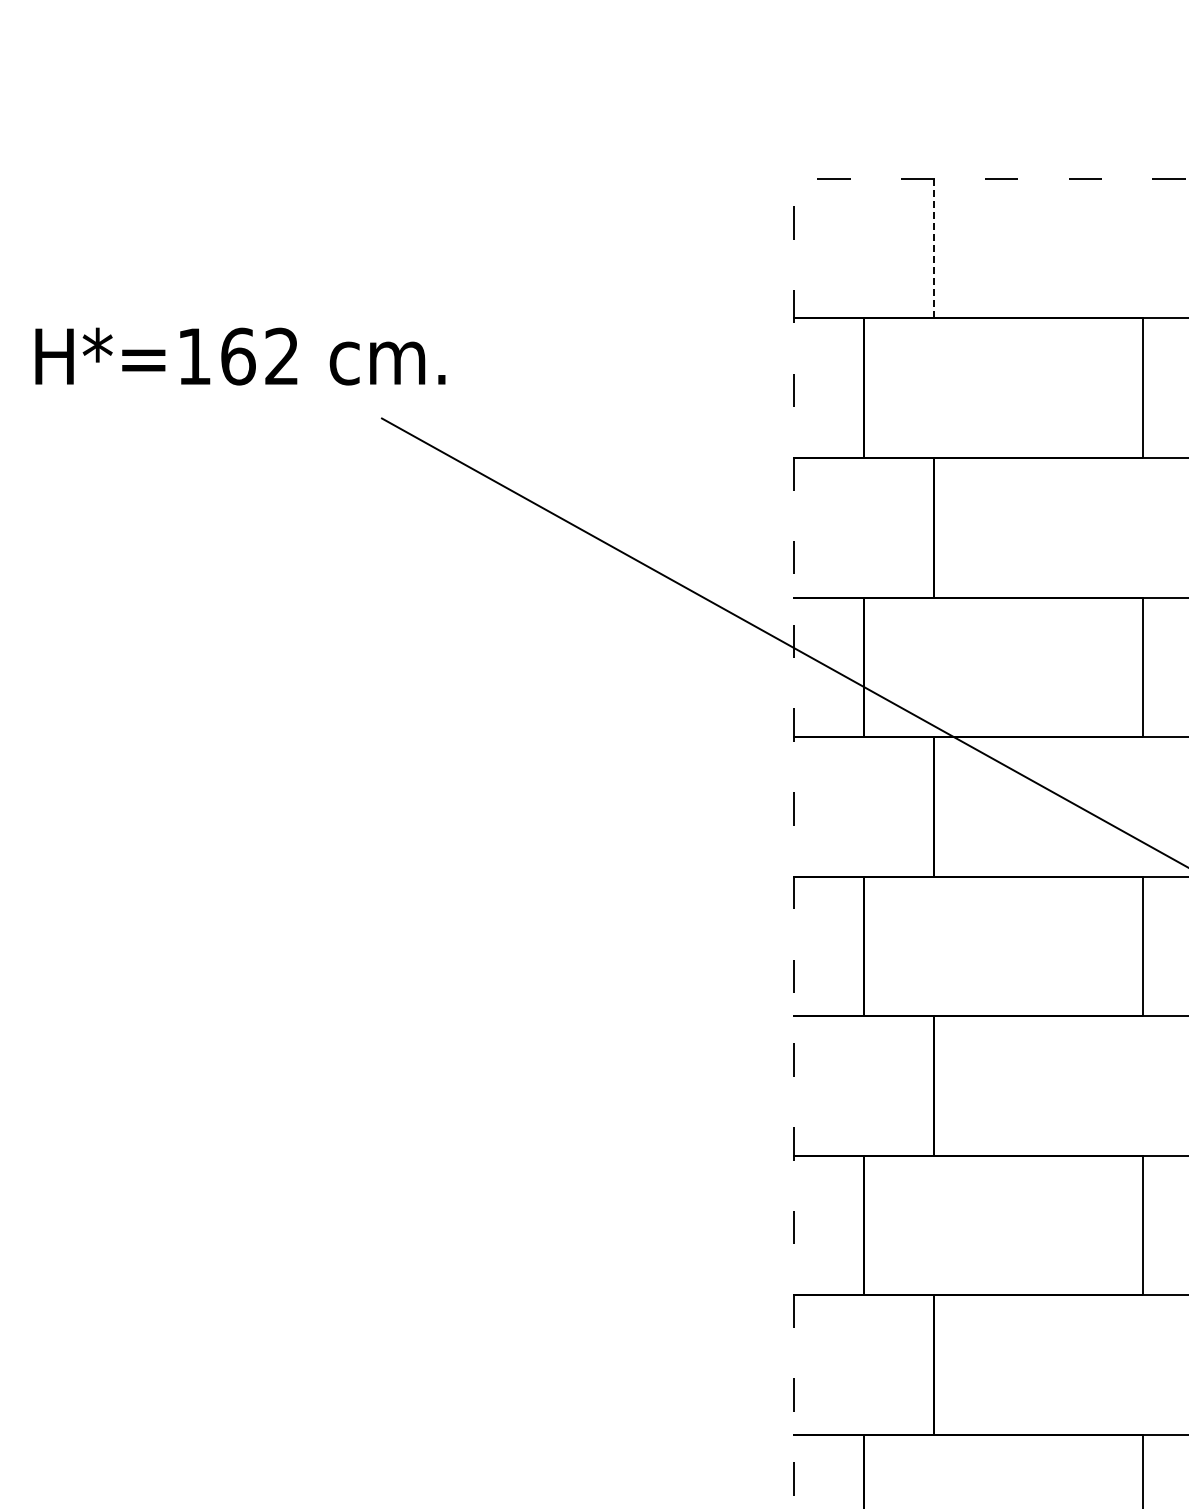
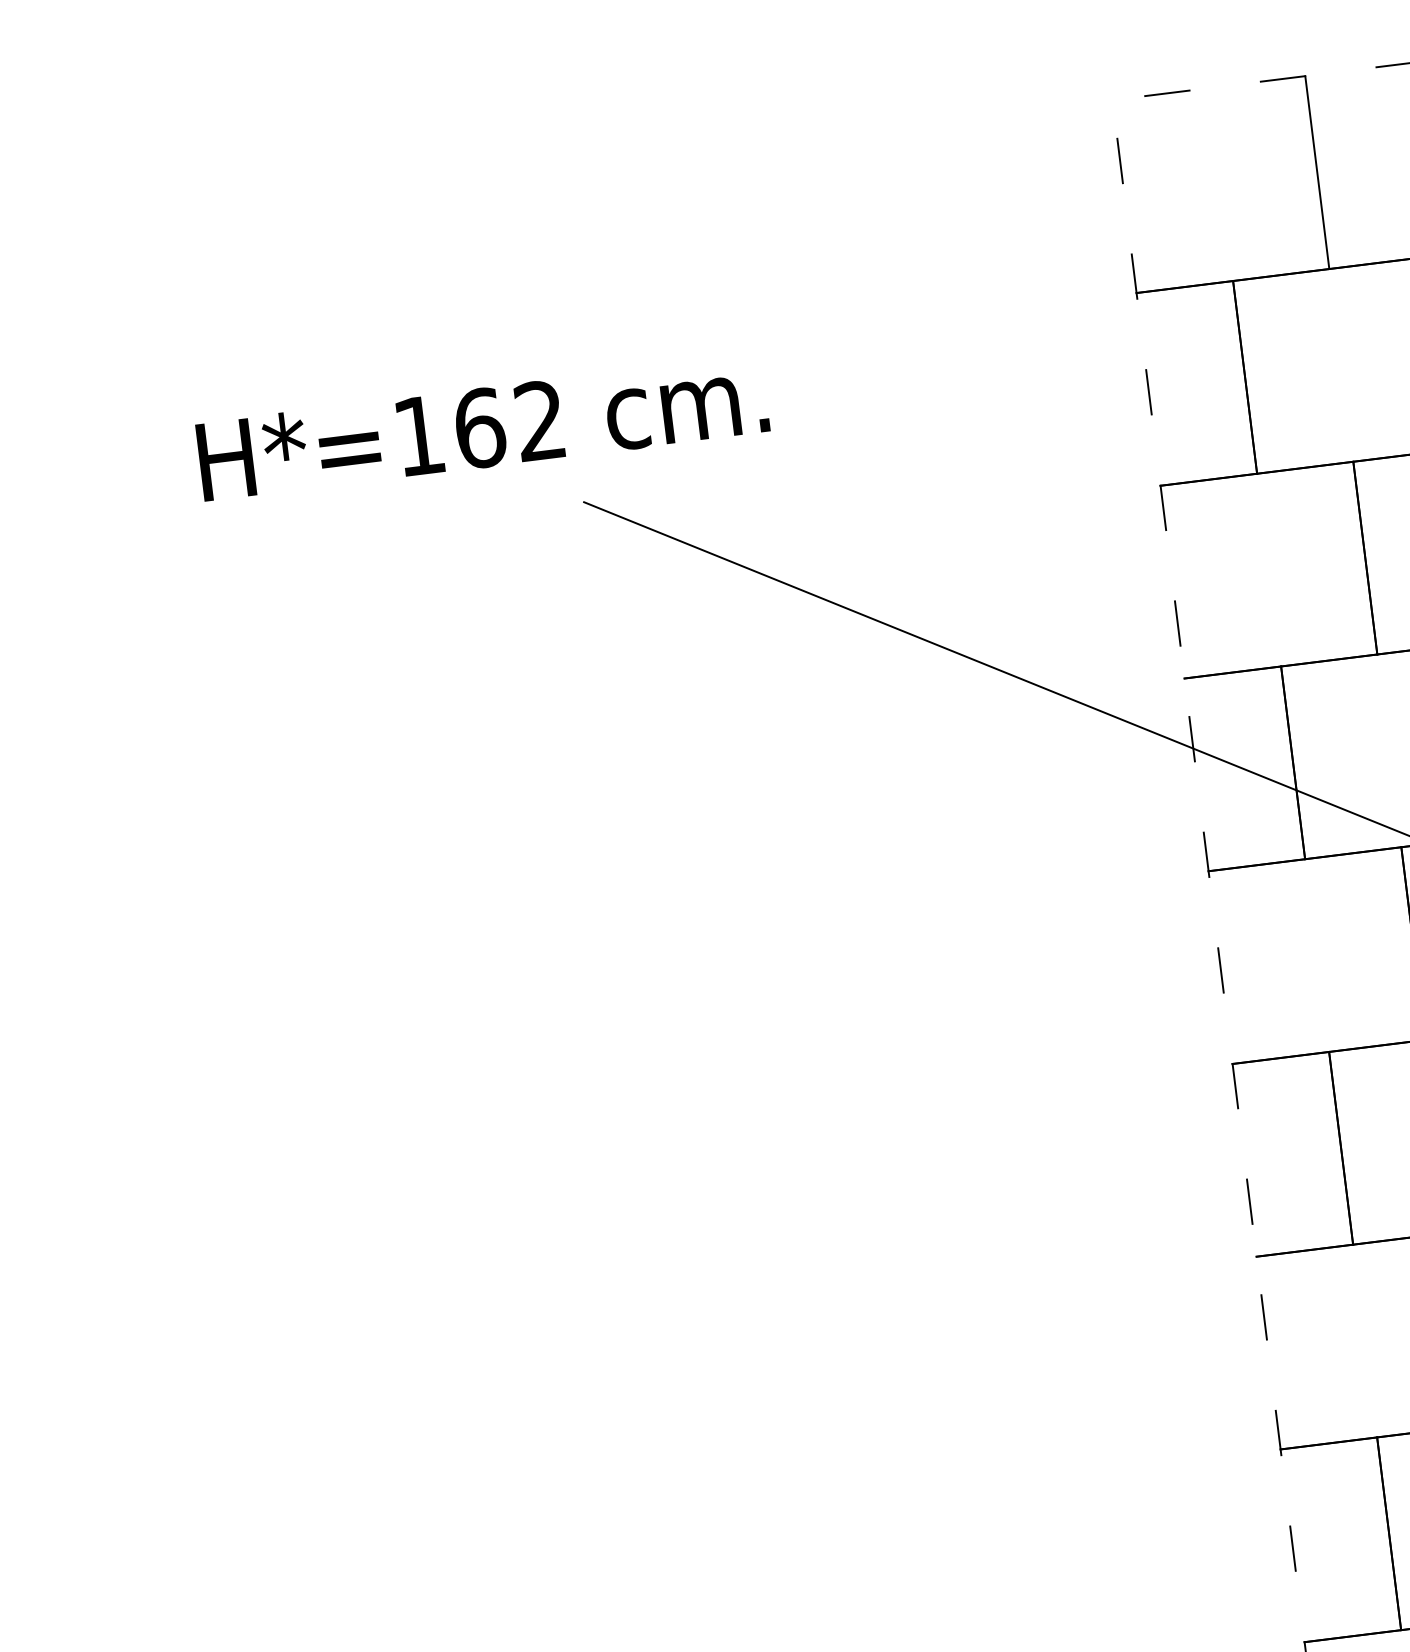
line: (934, 248) -> (1317, 172), dashed -> solid
text: (240, 356) -> (482, 427), moved

